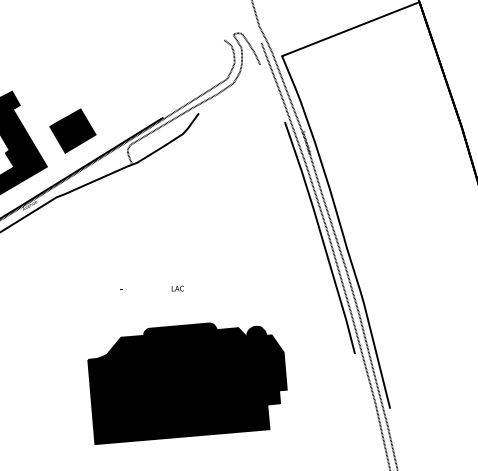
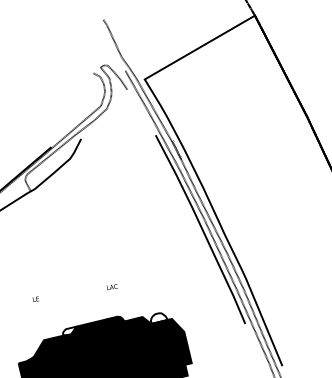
text: (177, 288) -> (111, 287), moved
fill: (152, 331) -> (69, 330), removed
fill: (256, 331) -> (158, 317), removed

